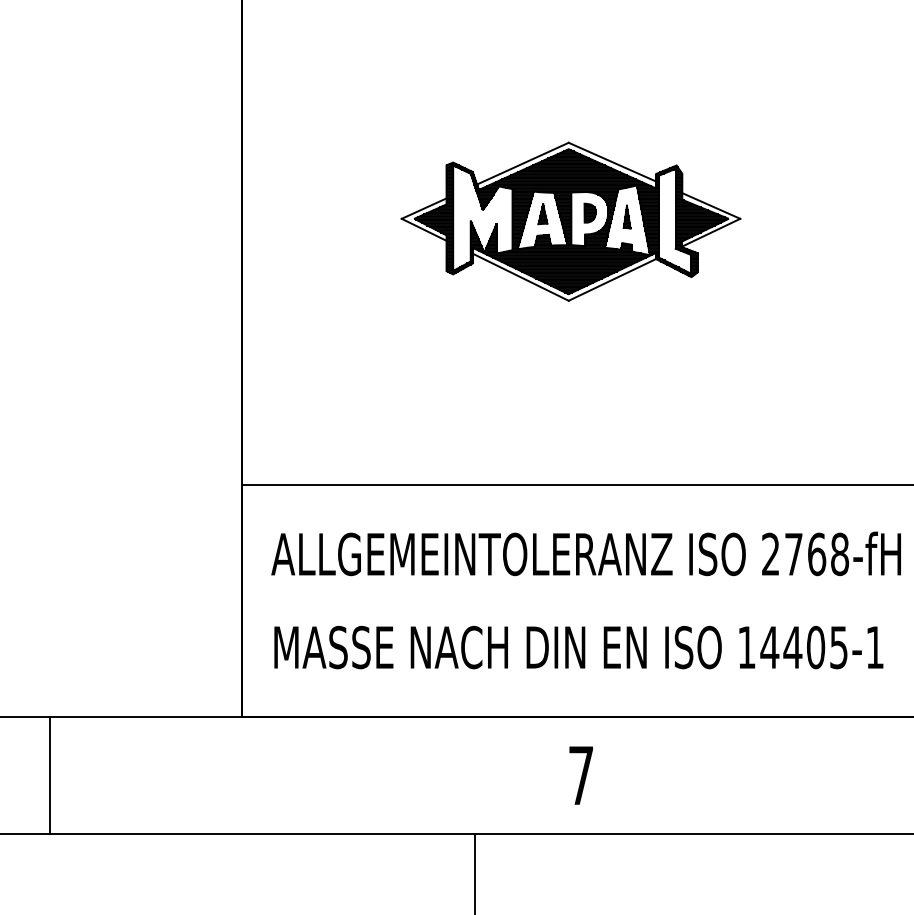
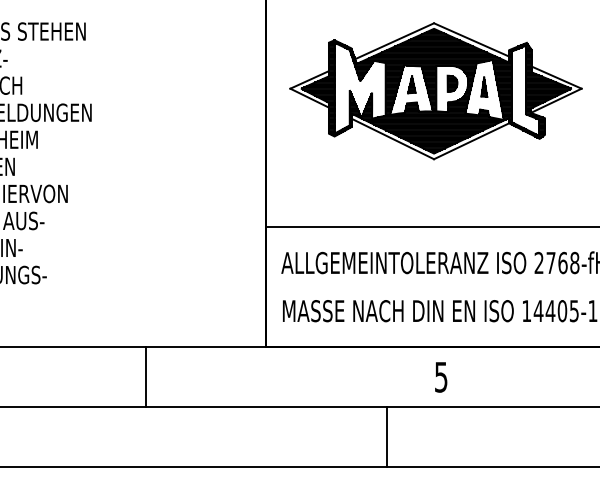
part: (570, 222) -> (435, 91), size x1.67
line: (50, 776) -> (146, 377), moved
text: (581, 776) -> (441, 377), 7 -> 5

